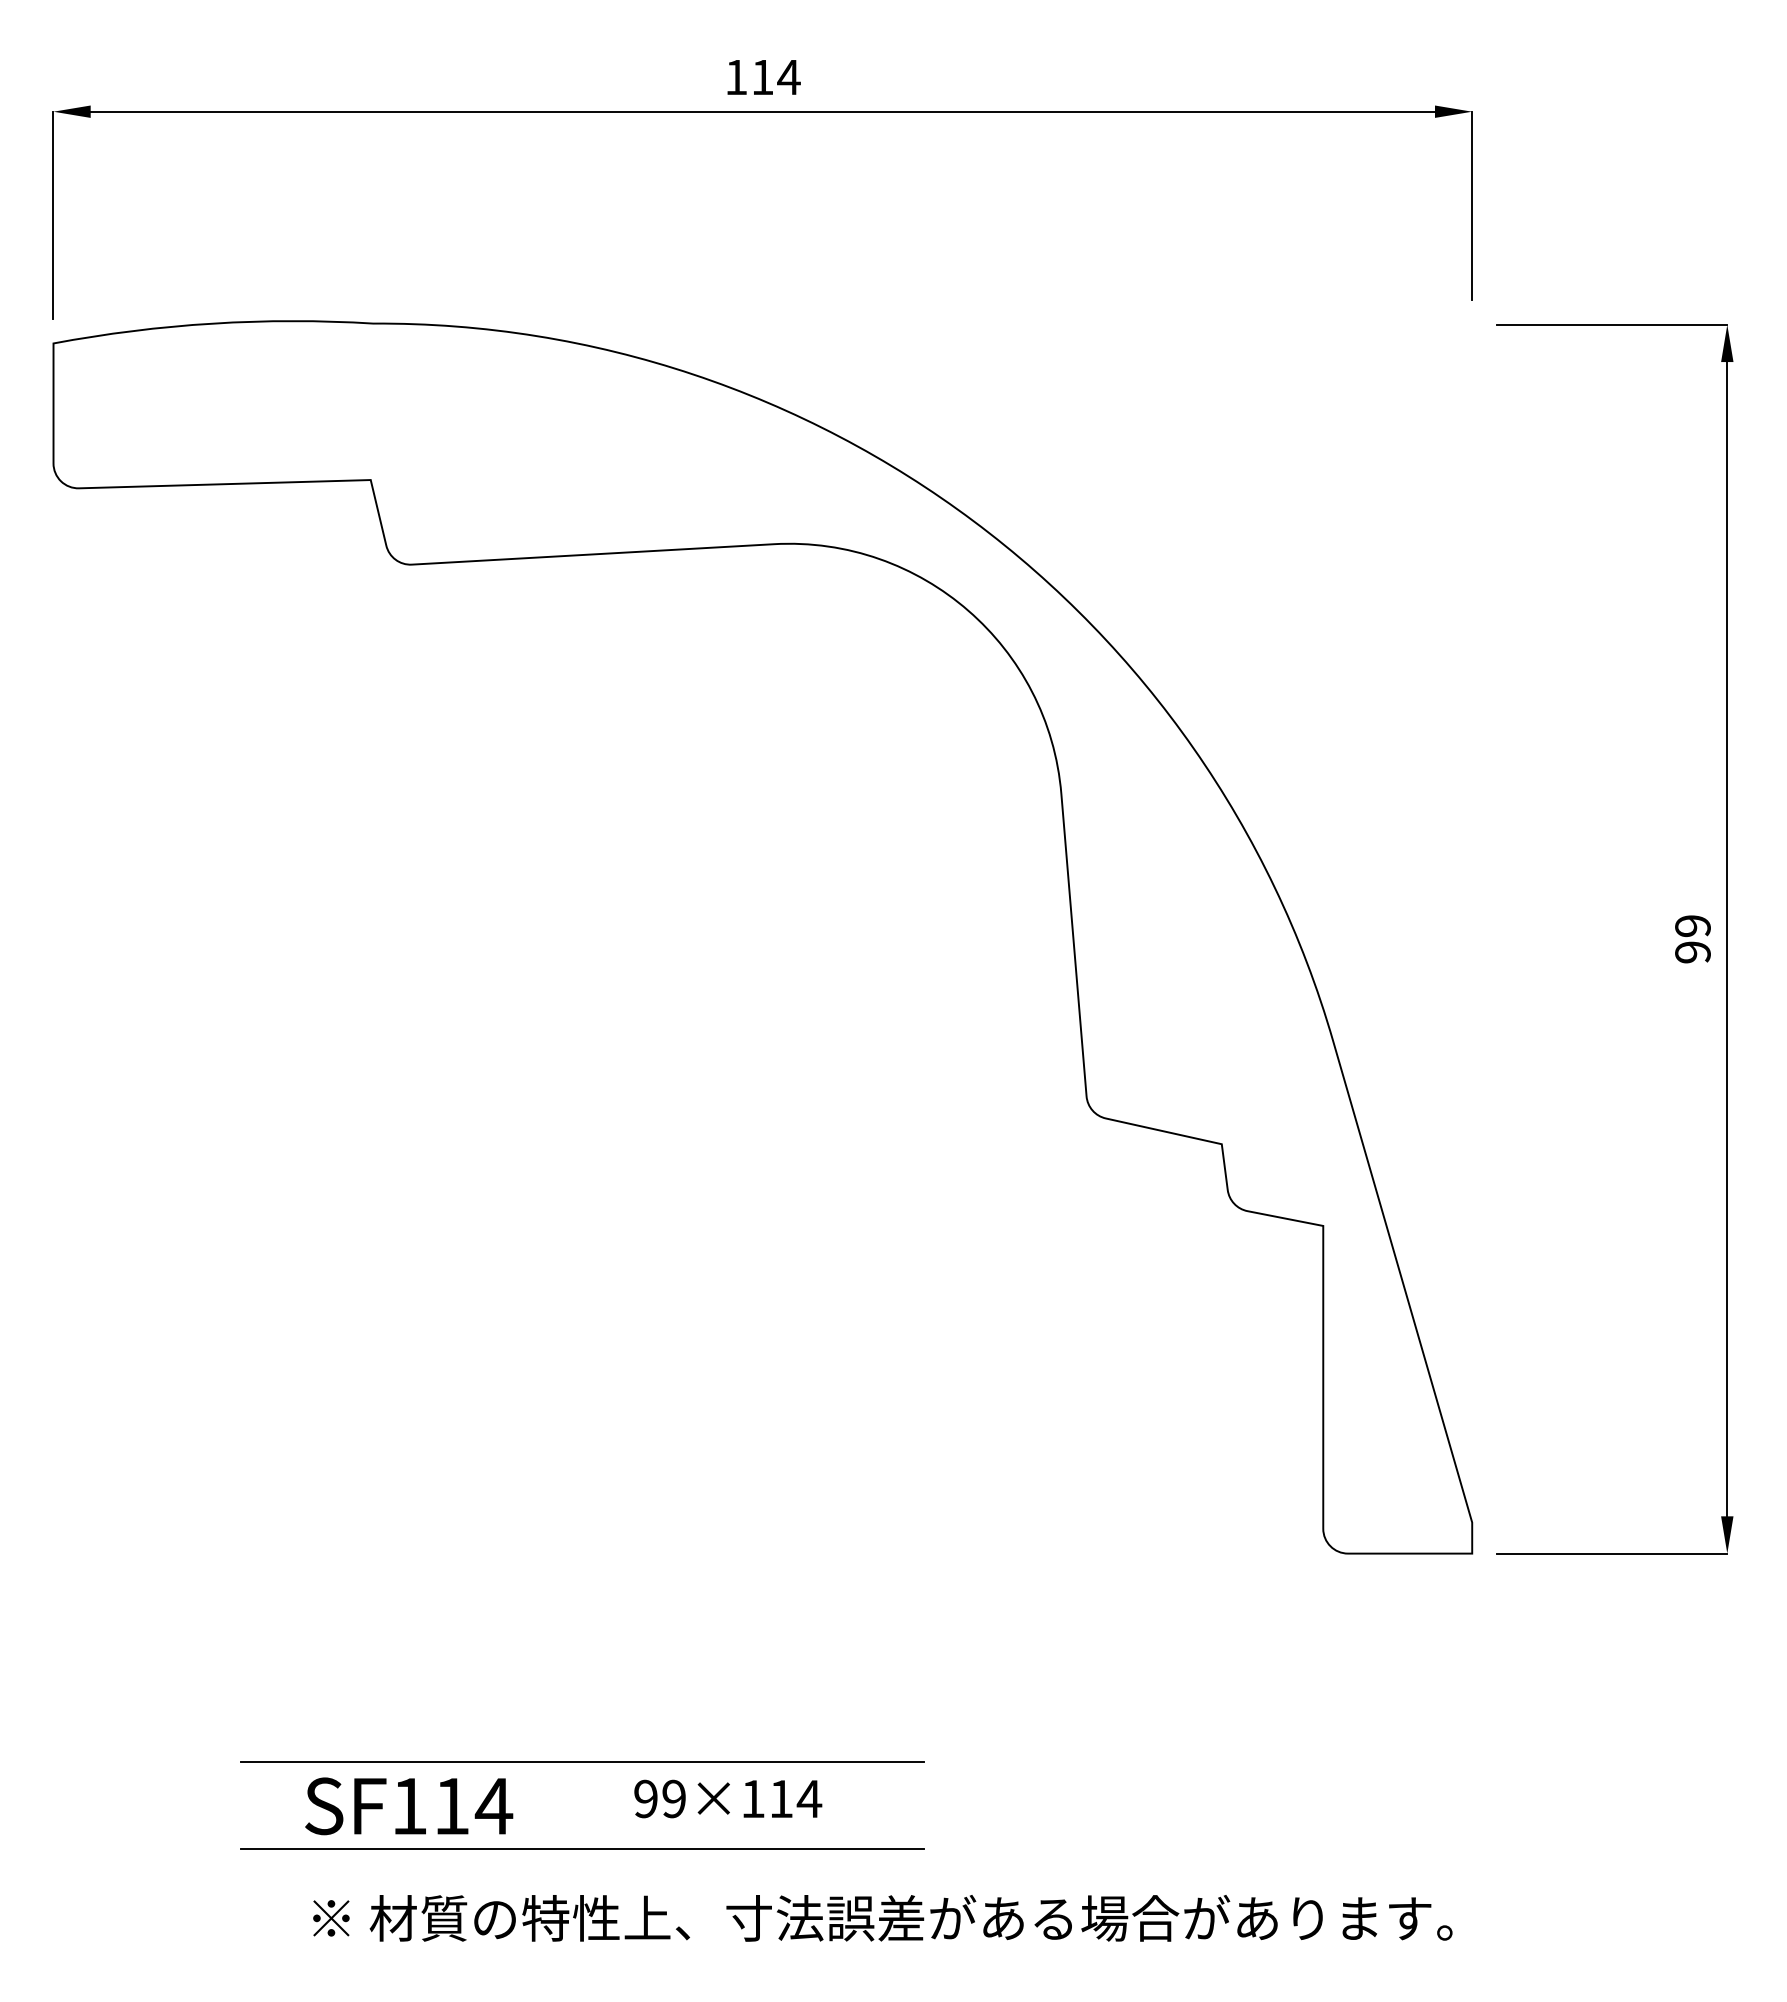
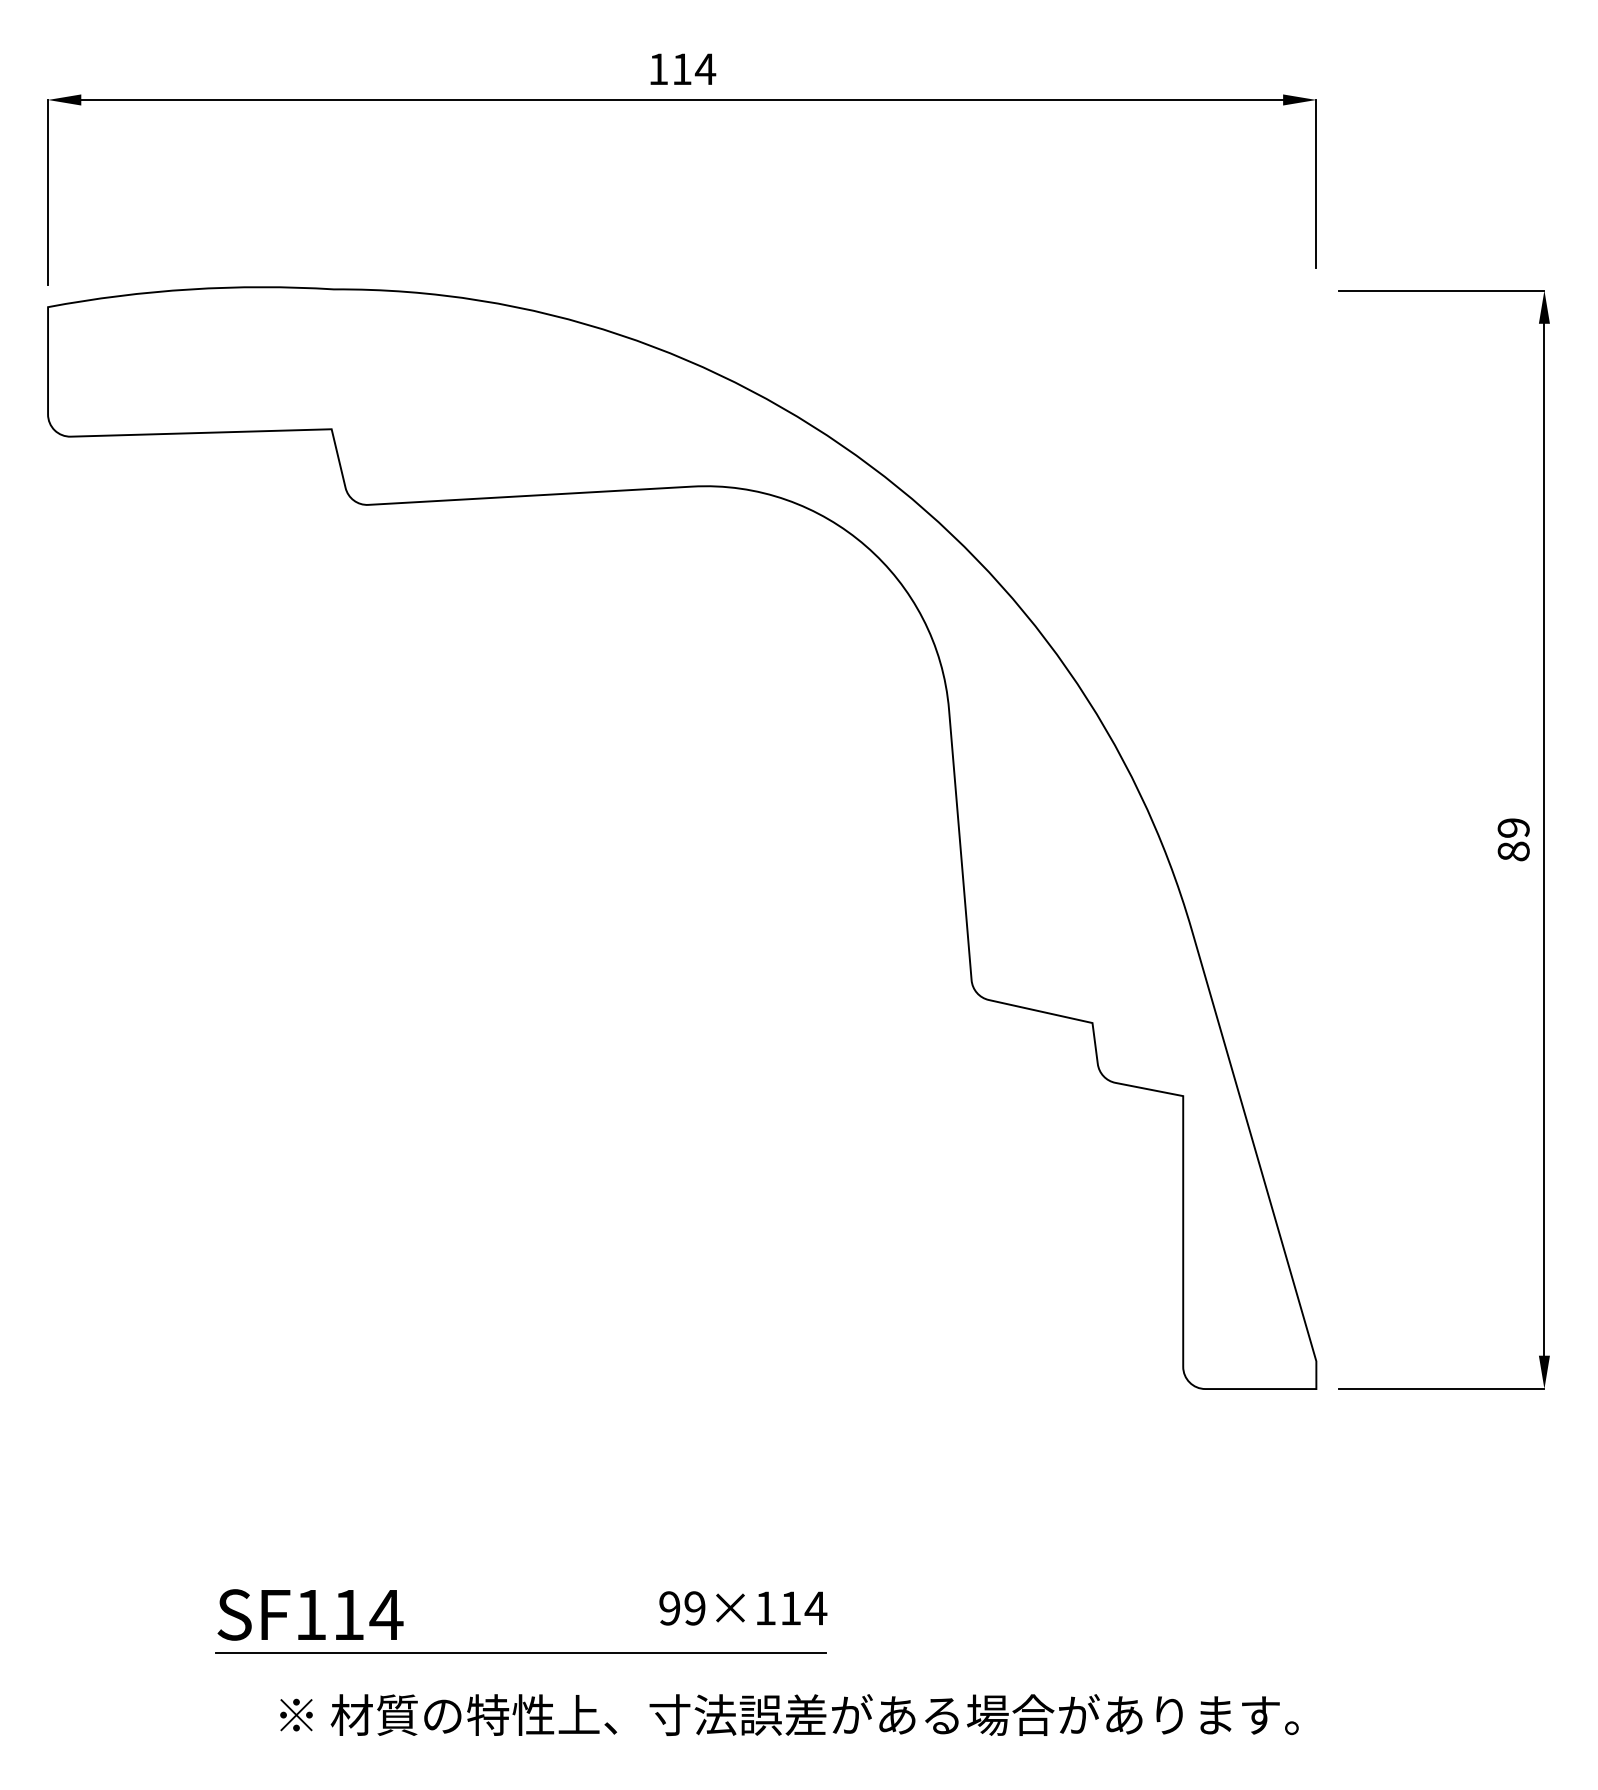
text: (1692, 952) -> (1513, 851), 99 -> 89
line: (582, 1762) -> (520, 1575), removed
text: (728, 1798) -> (743, 1607), moved
text: (409, 1806) -> (310, 1615), moved

